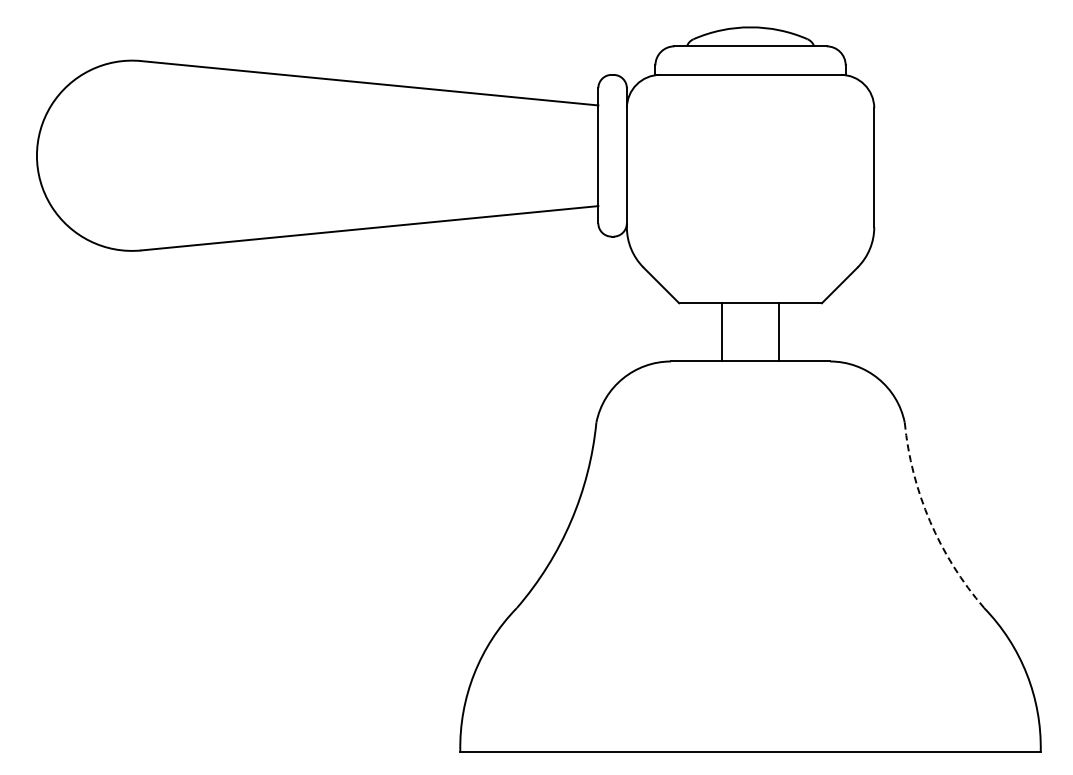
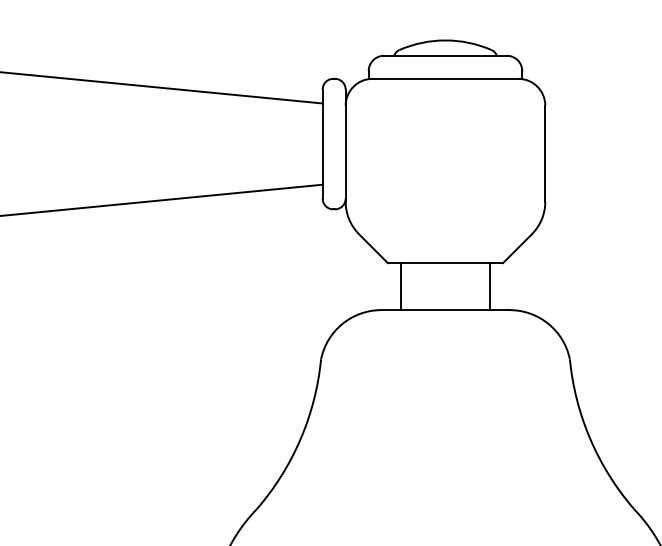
line: (721, 332) -> (401, 286), moved
line: (779, 332) -> (489, 286), moved
arc: (930, 521) -> (590, 439), dashed -> solid

